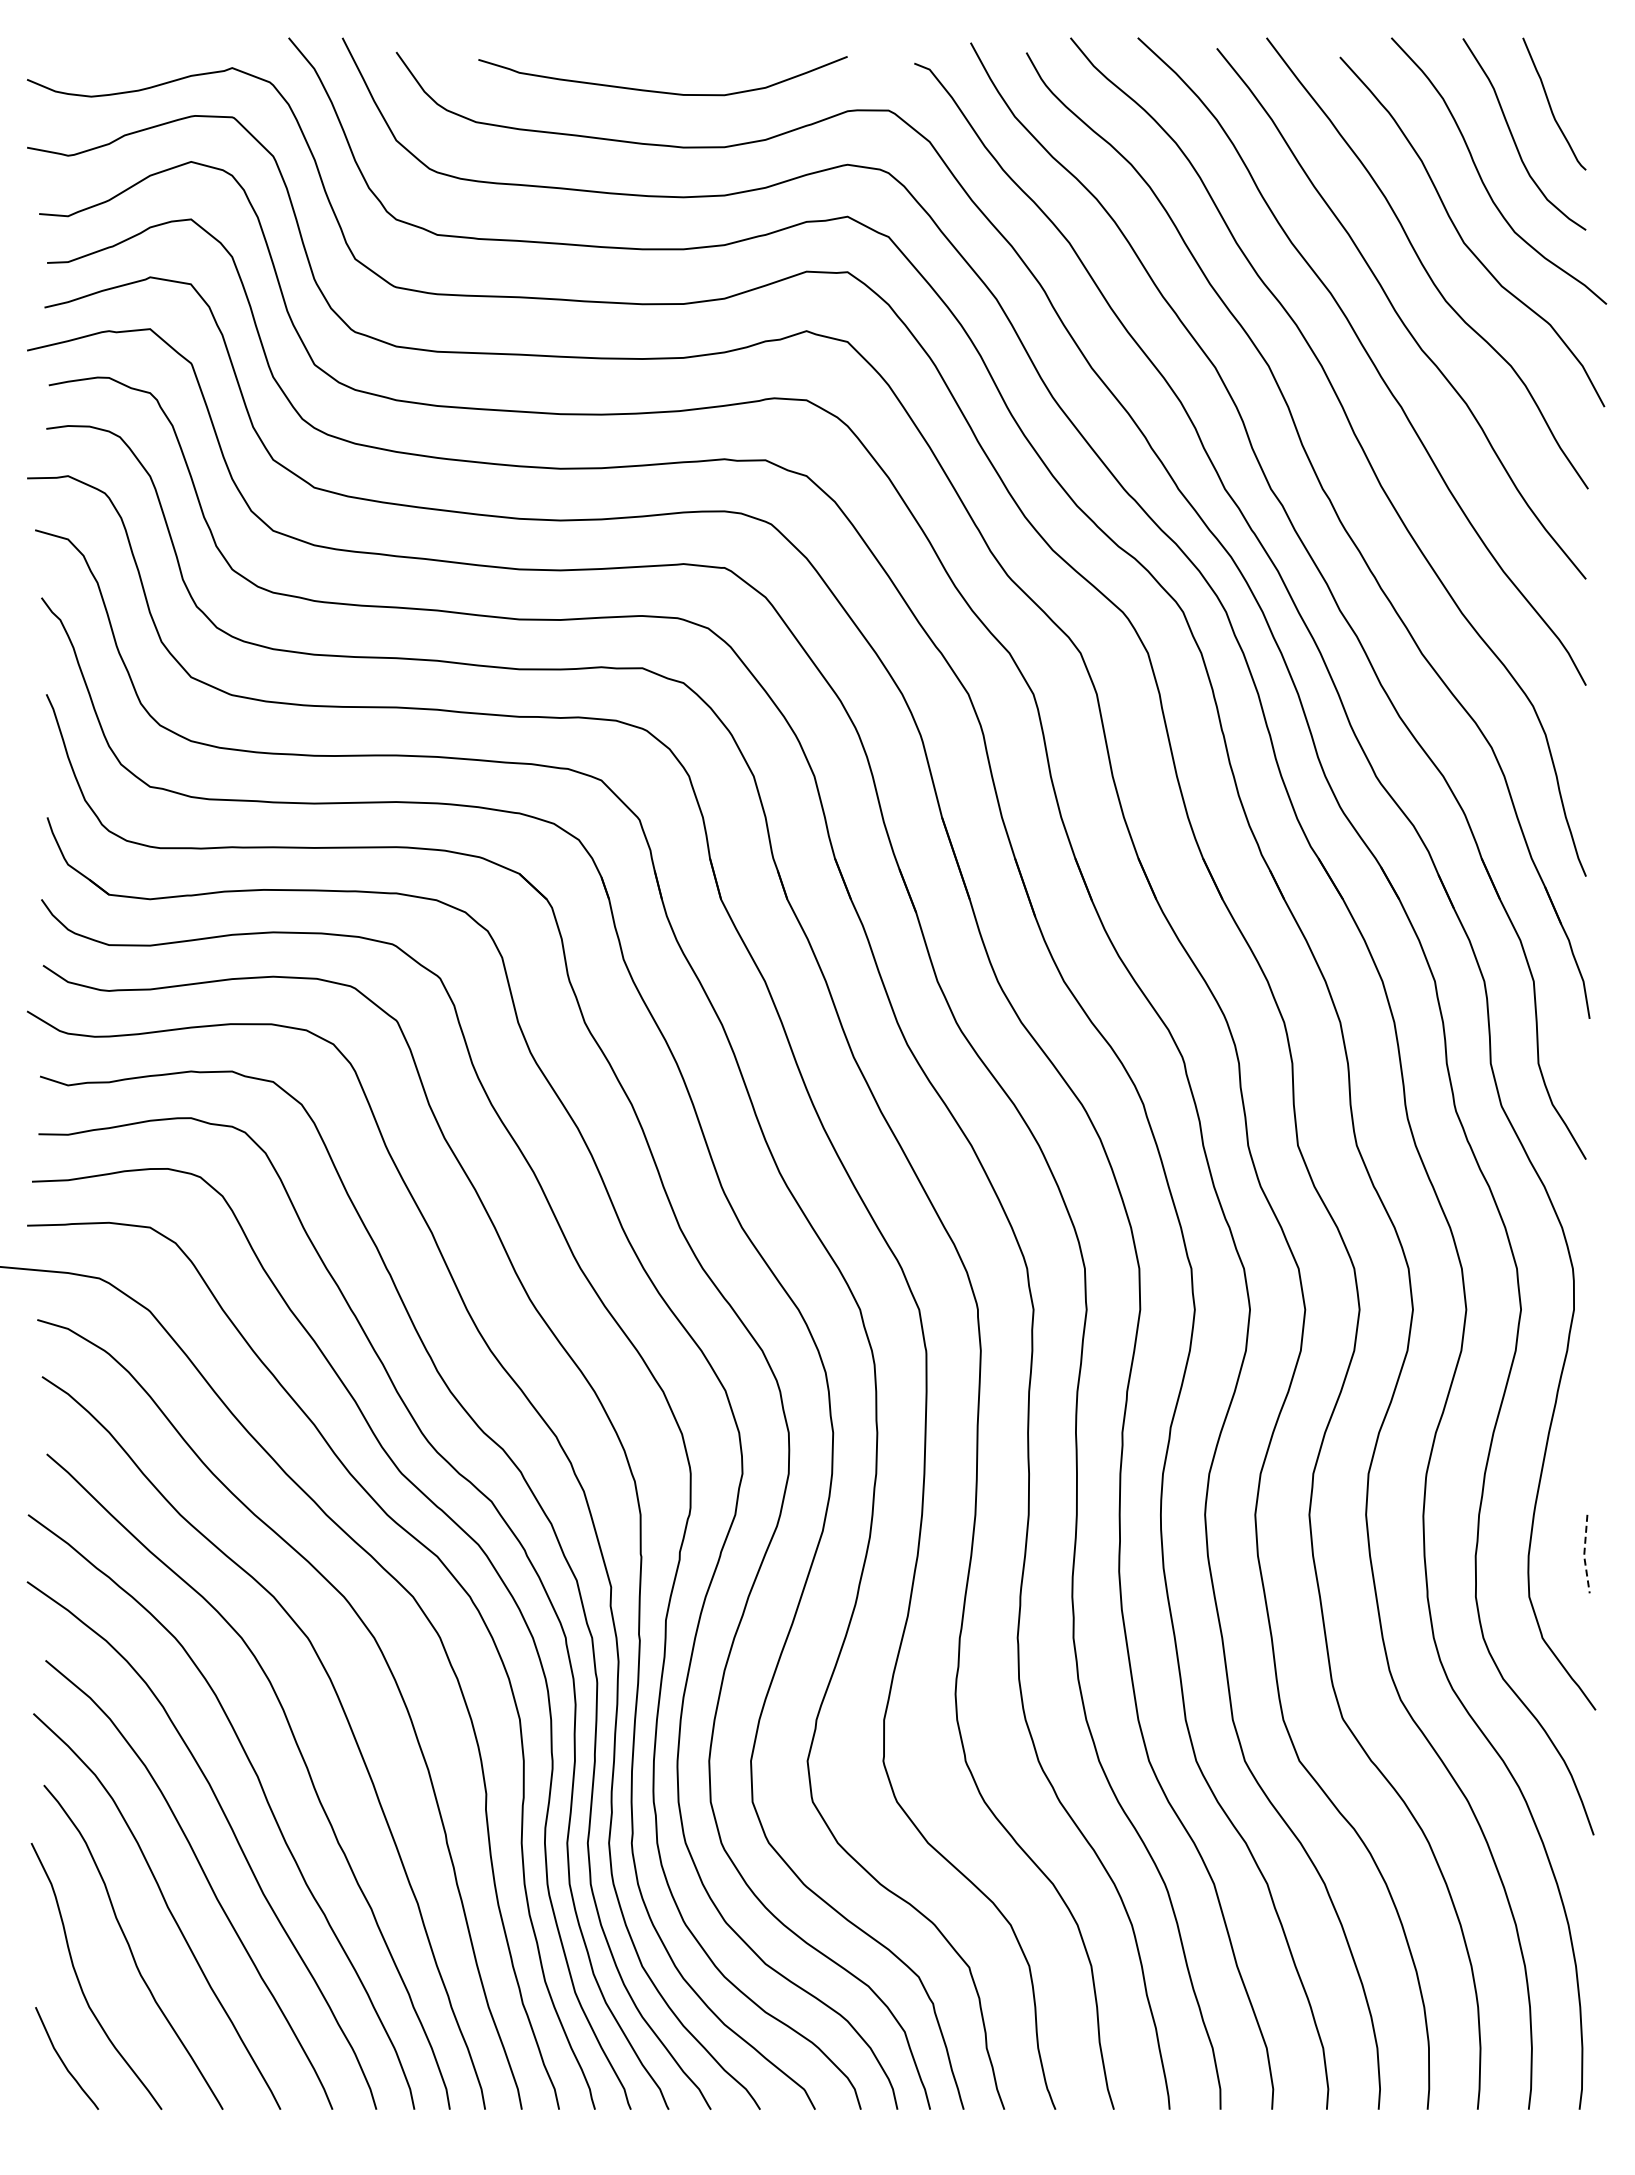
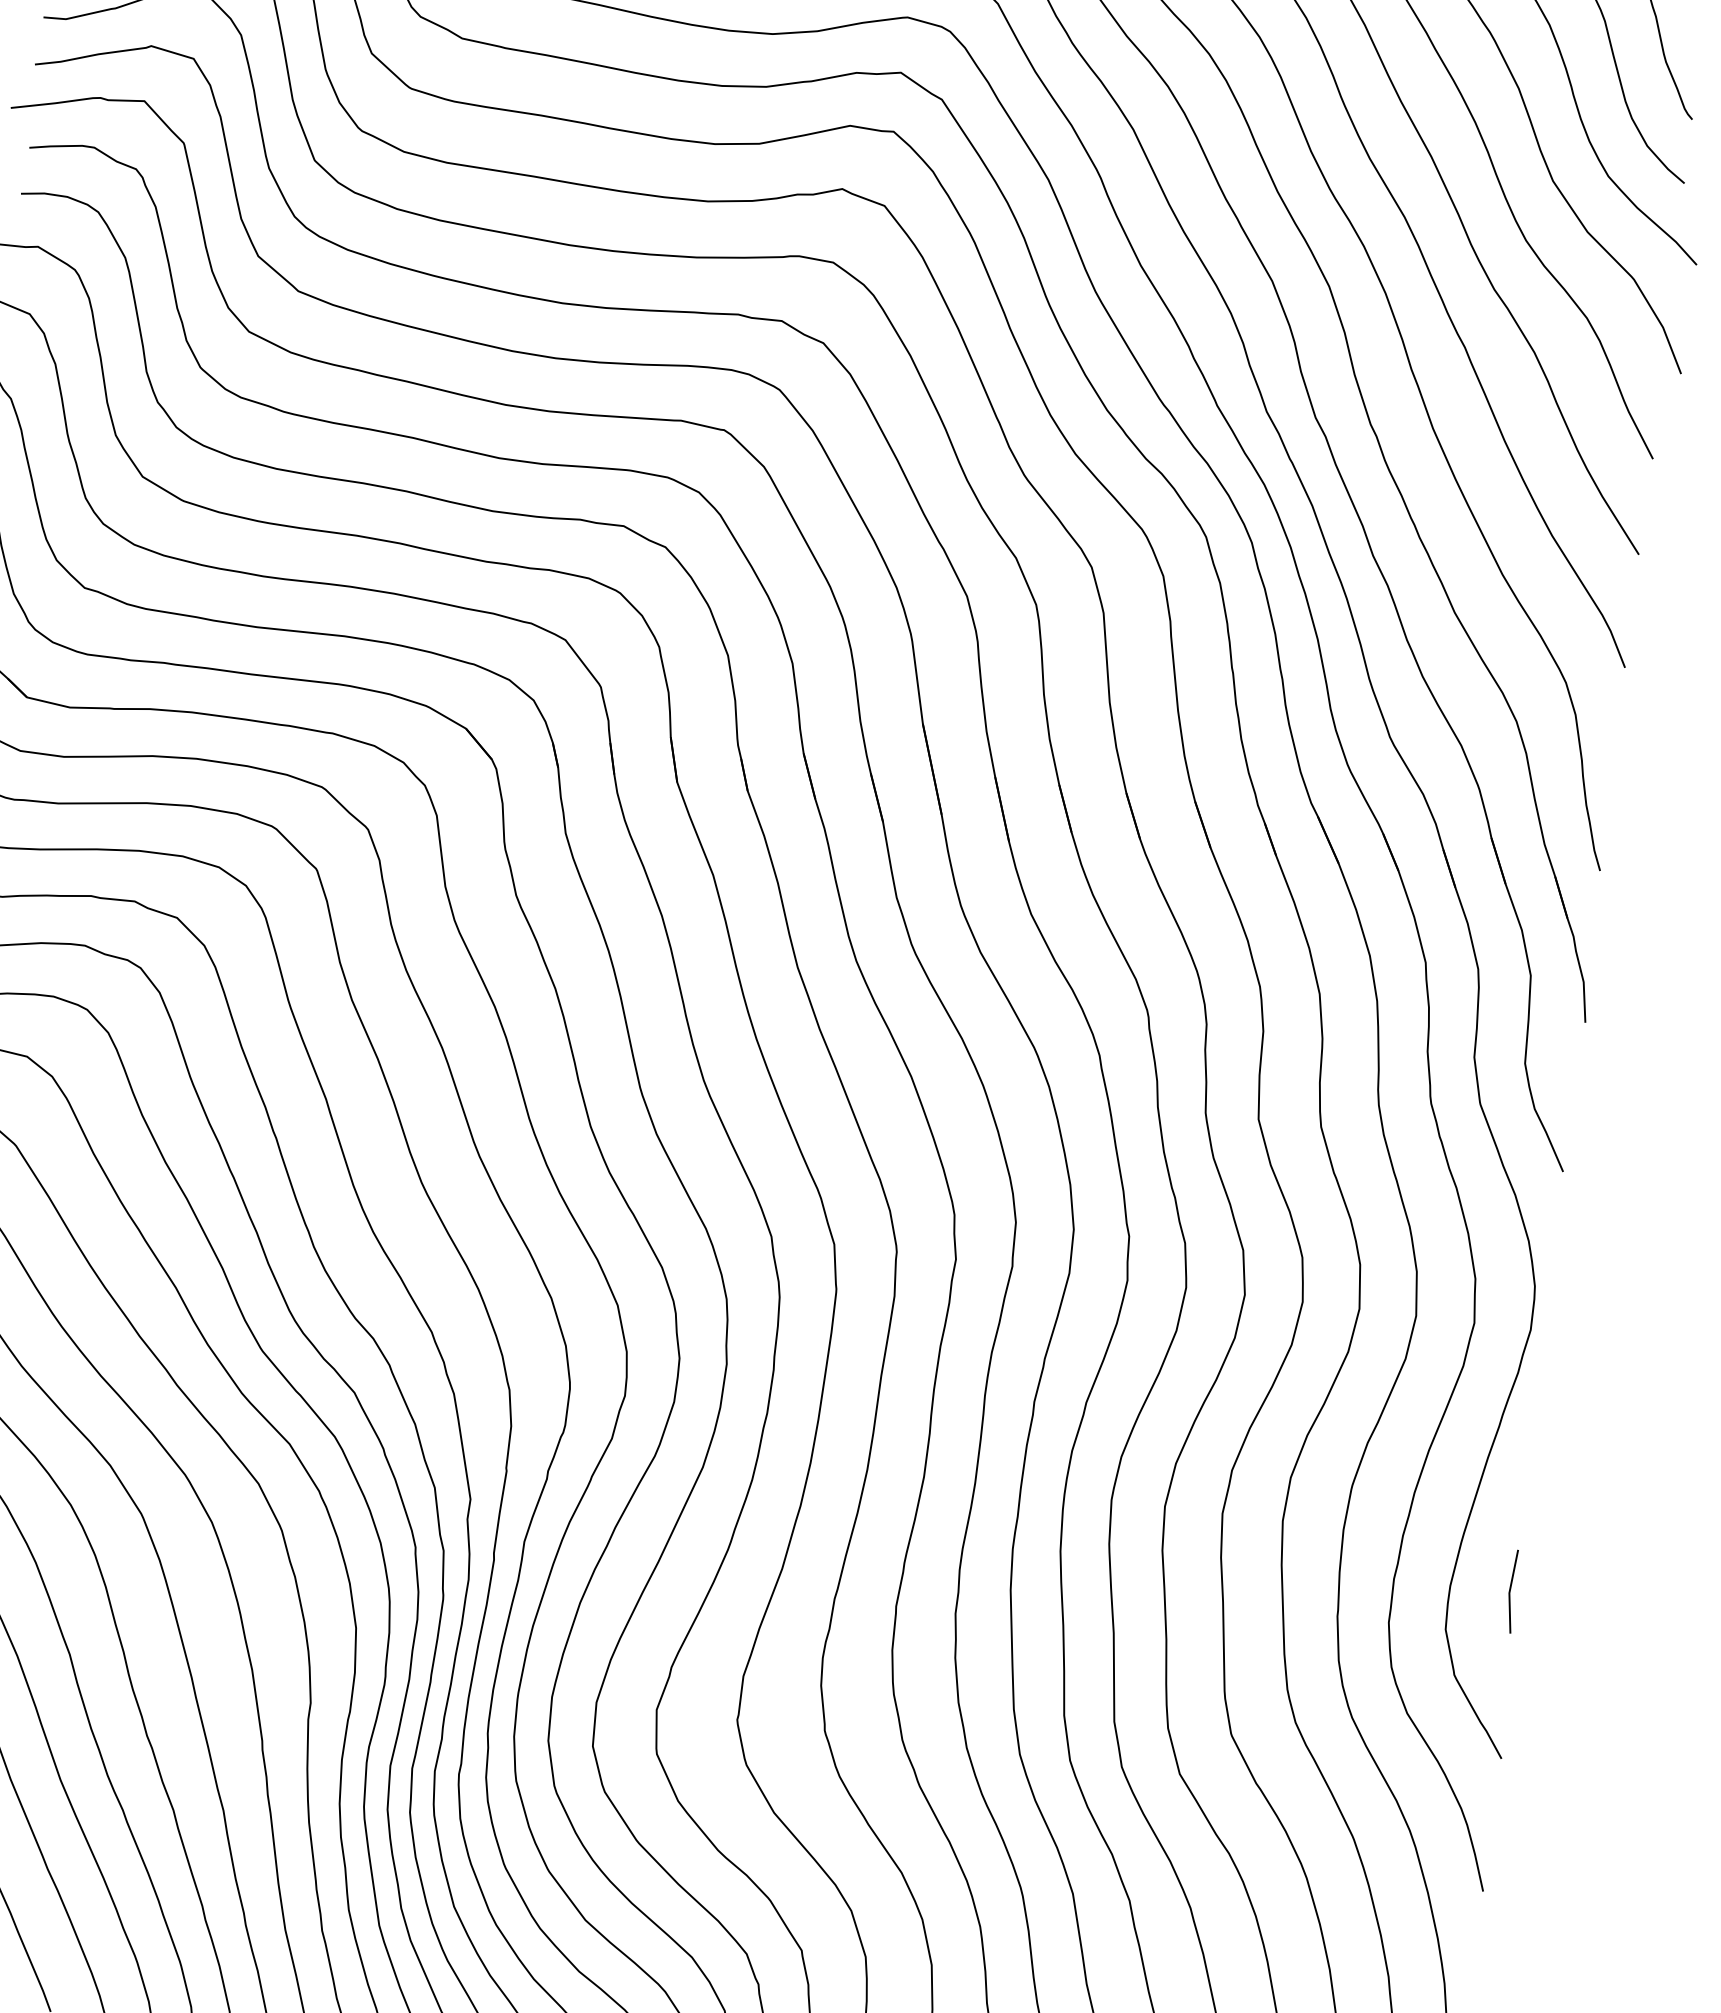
line: (1584, 1554) -> (1509, 1591), dashed -> solid

